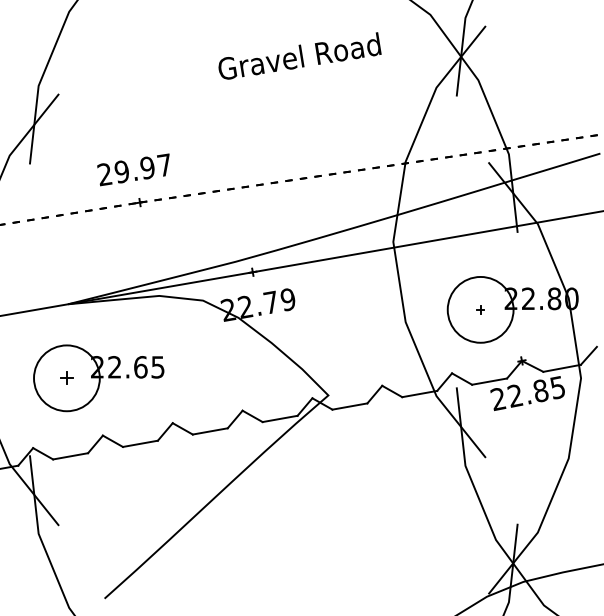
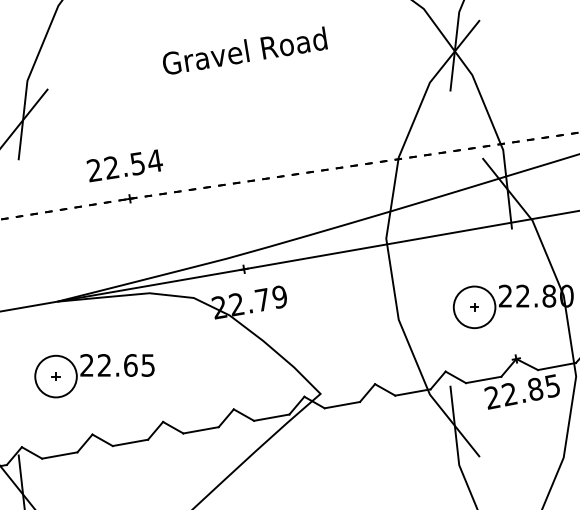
text: (299, 55) -> (244, 50), moved
text: (143, 168) -> (133, 164), 29.97 -> 22.54
circle: (480, 309) -> (474, 306), size x0.62
circle: (66, 377) -> (55, 375), size x0.62
part: (66, 378) -> (55, 376), size x0.62

